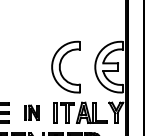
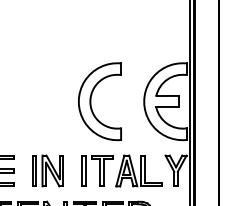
part: (31, 112) -> (47, 170), size x1.43

